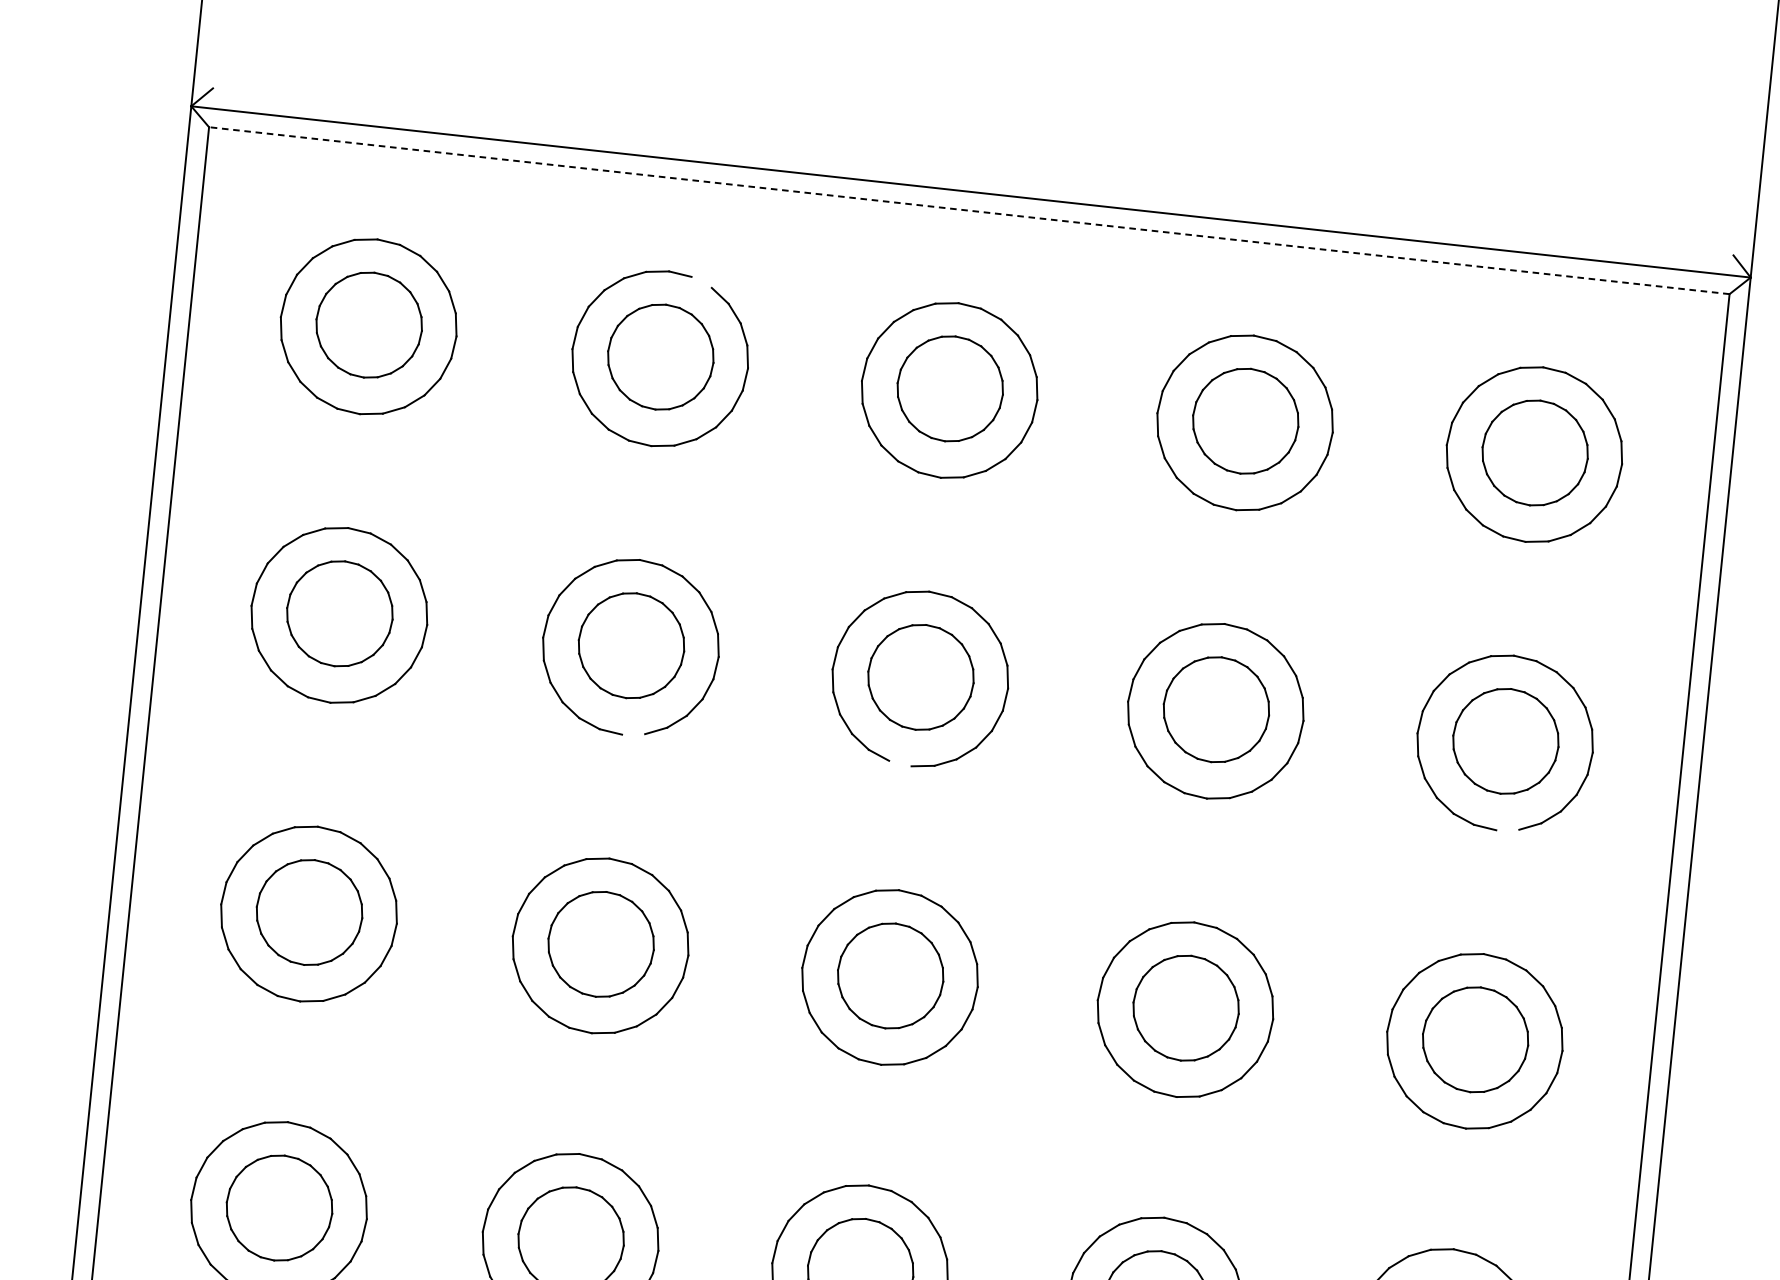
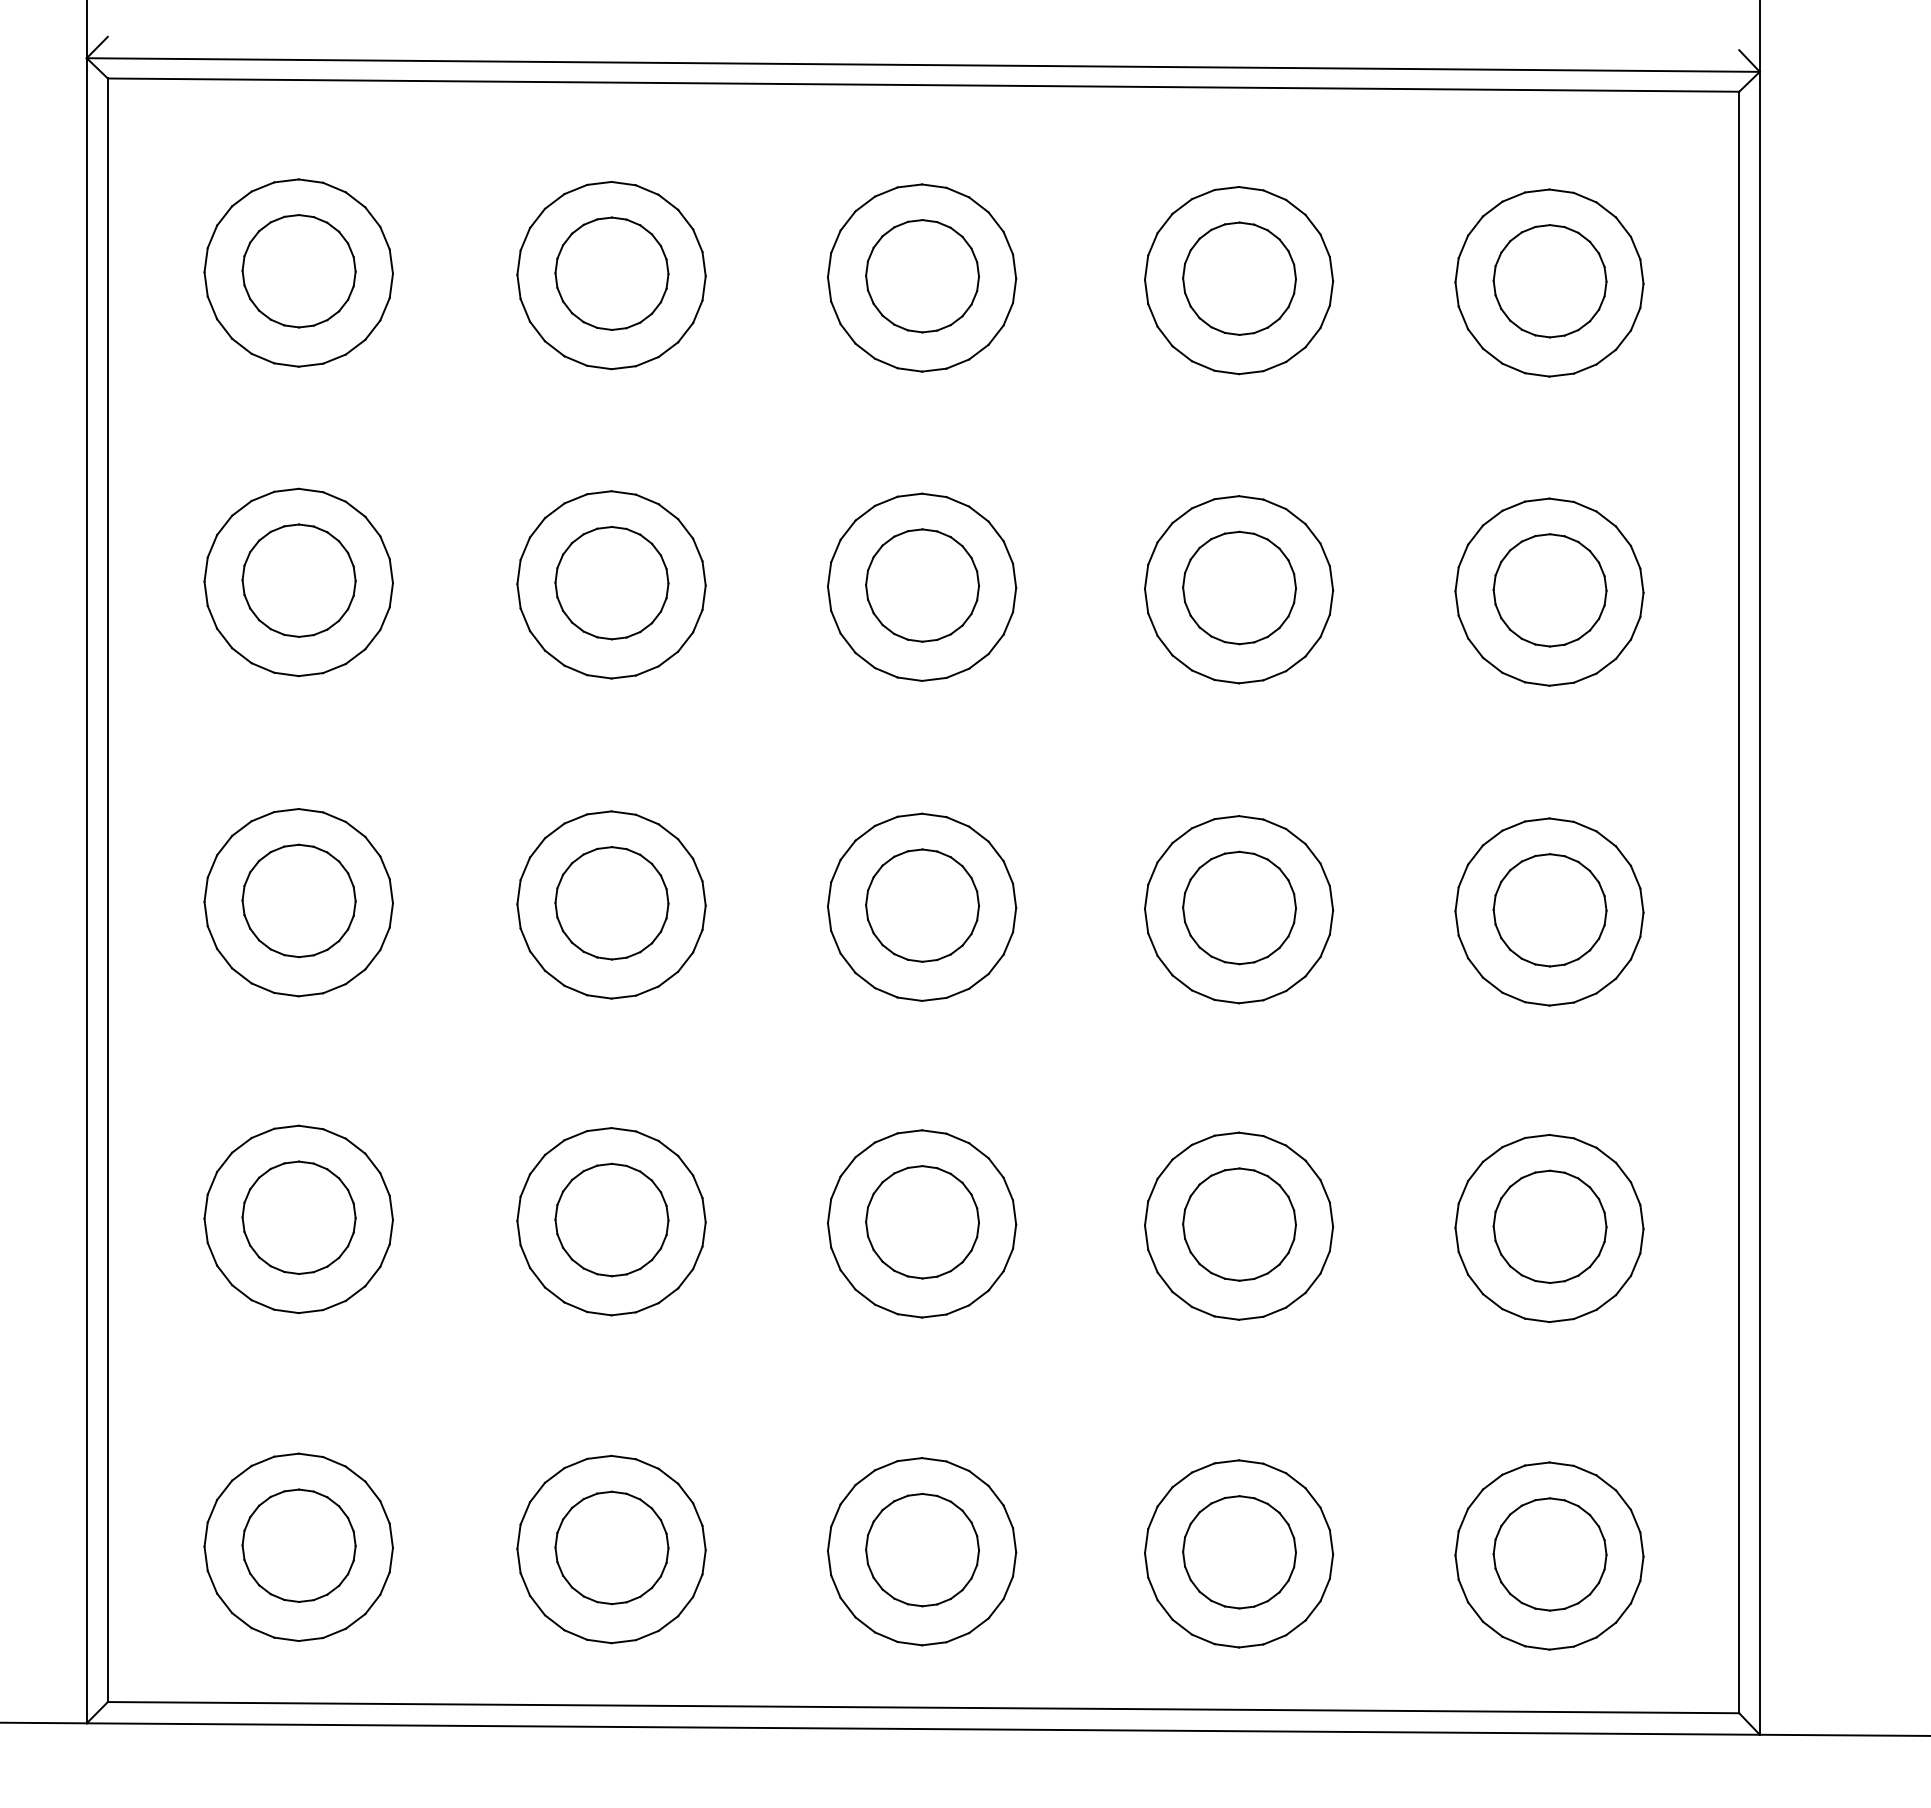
line: (969, 211) -> (923, 85), dashed -> solid
line: (701, 281) -> (646, 189), added
line: (633, 733) -> (623, 676), added
line: (899, 762) -> (909, 678), added
line: (1507, 829) -> (1561, 683), added

